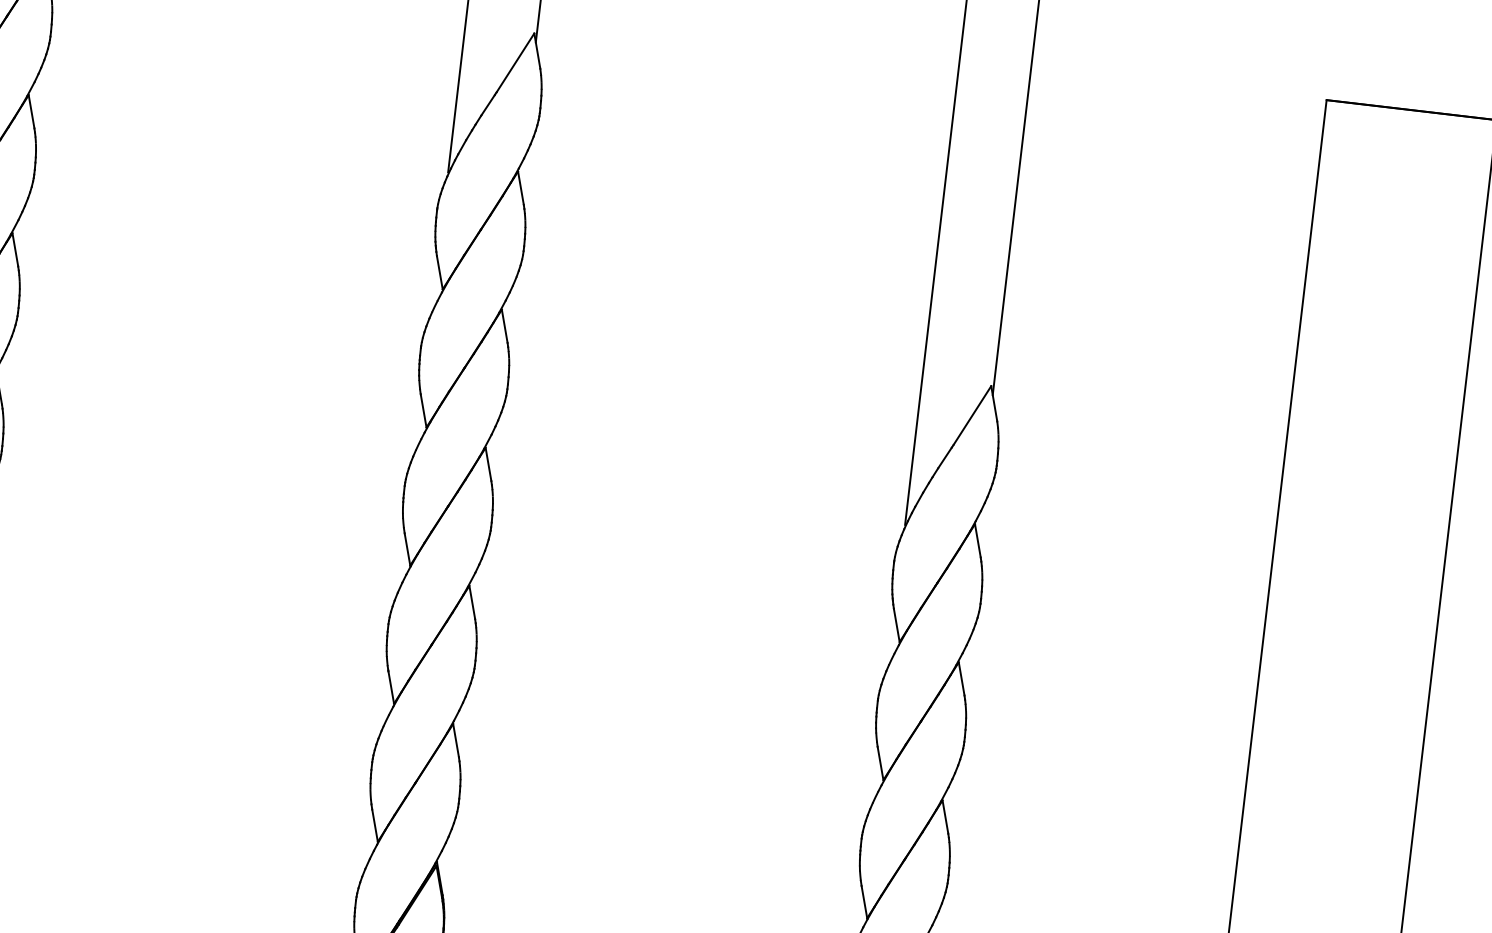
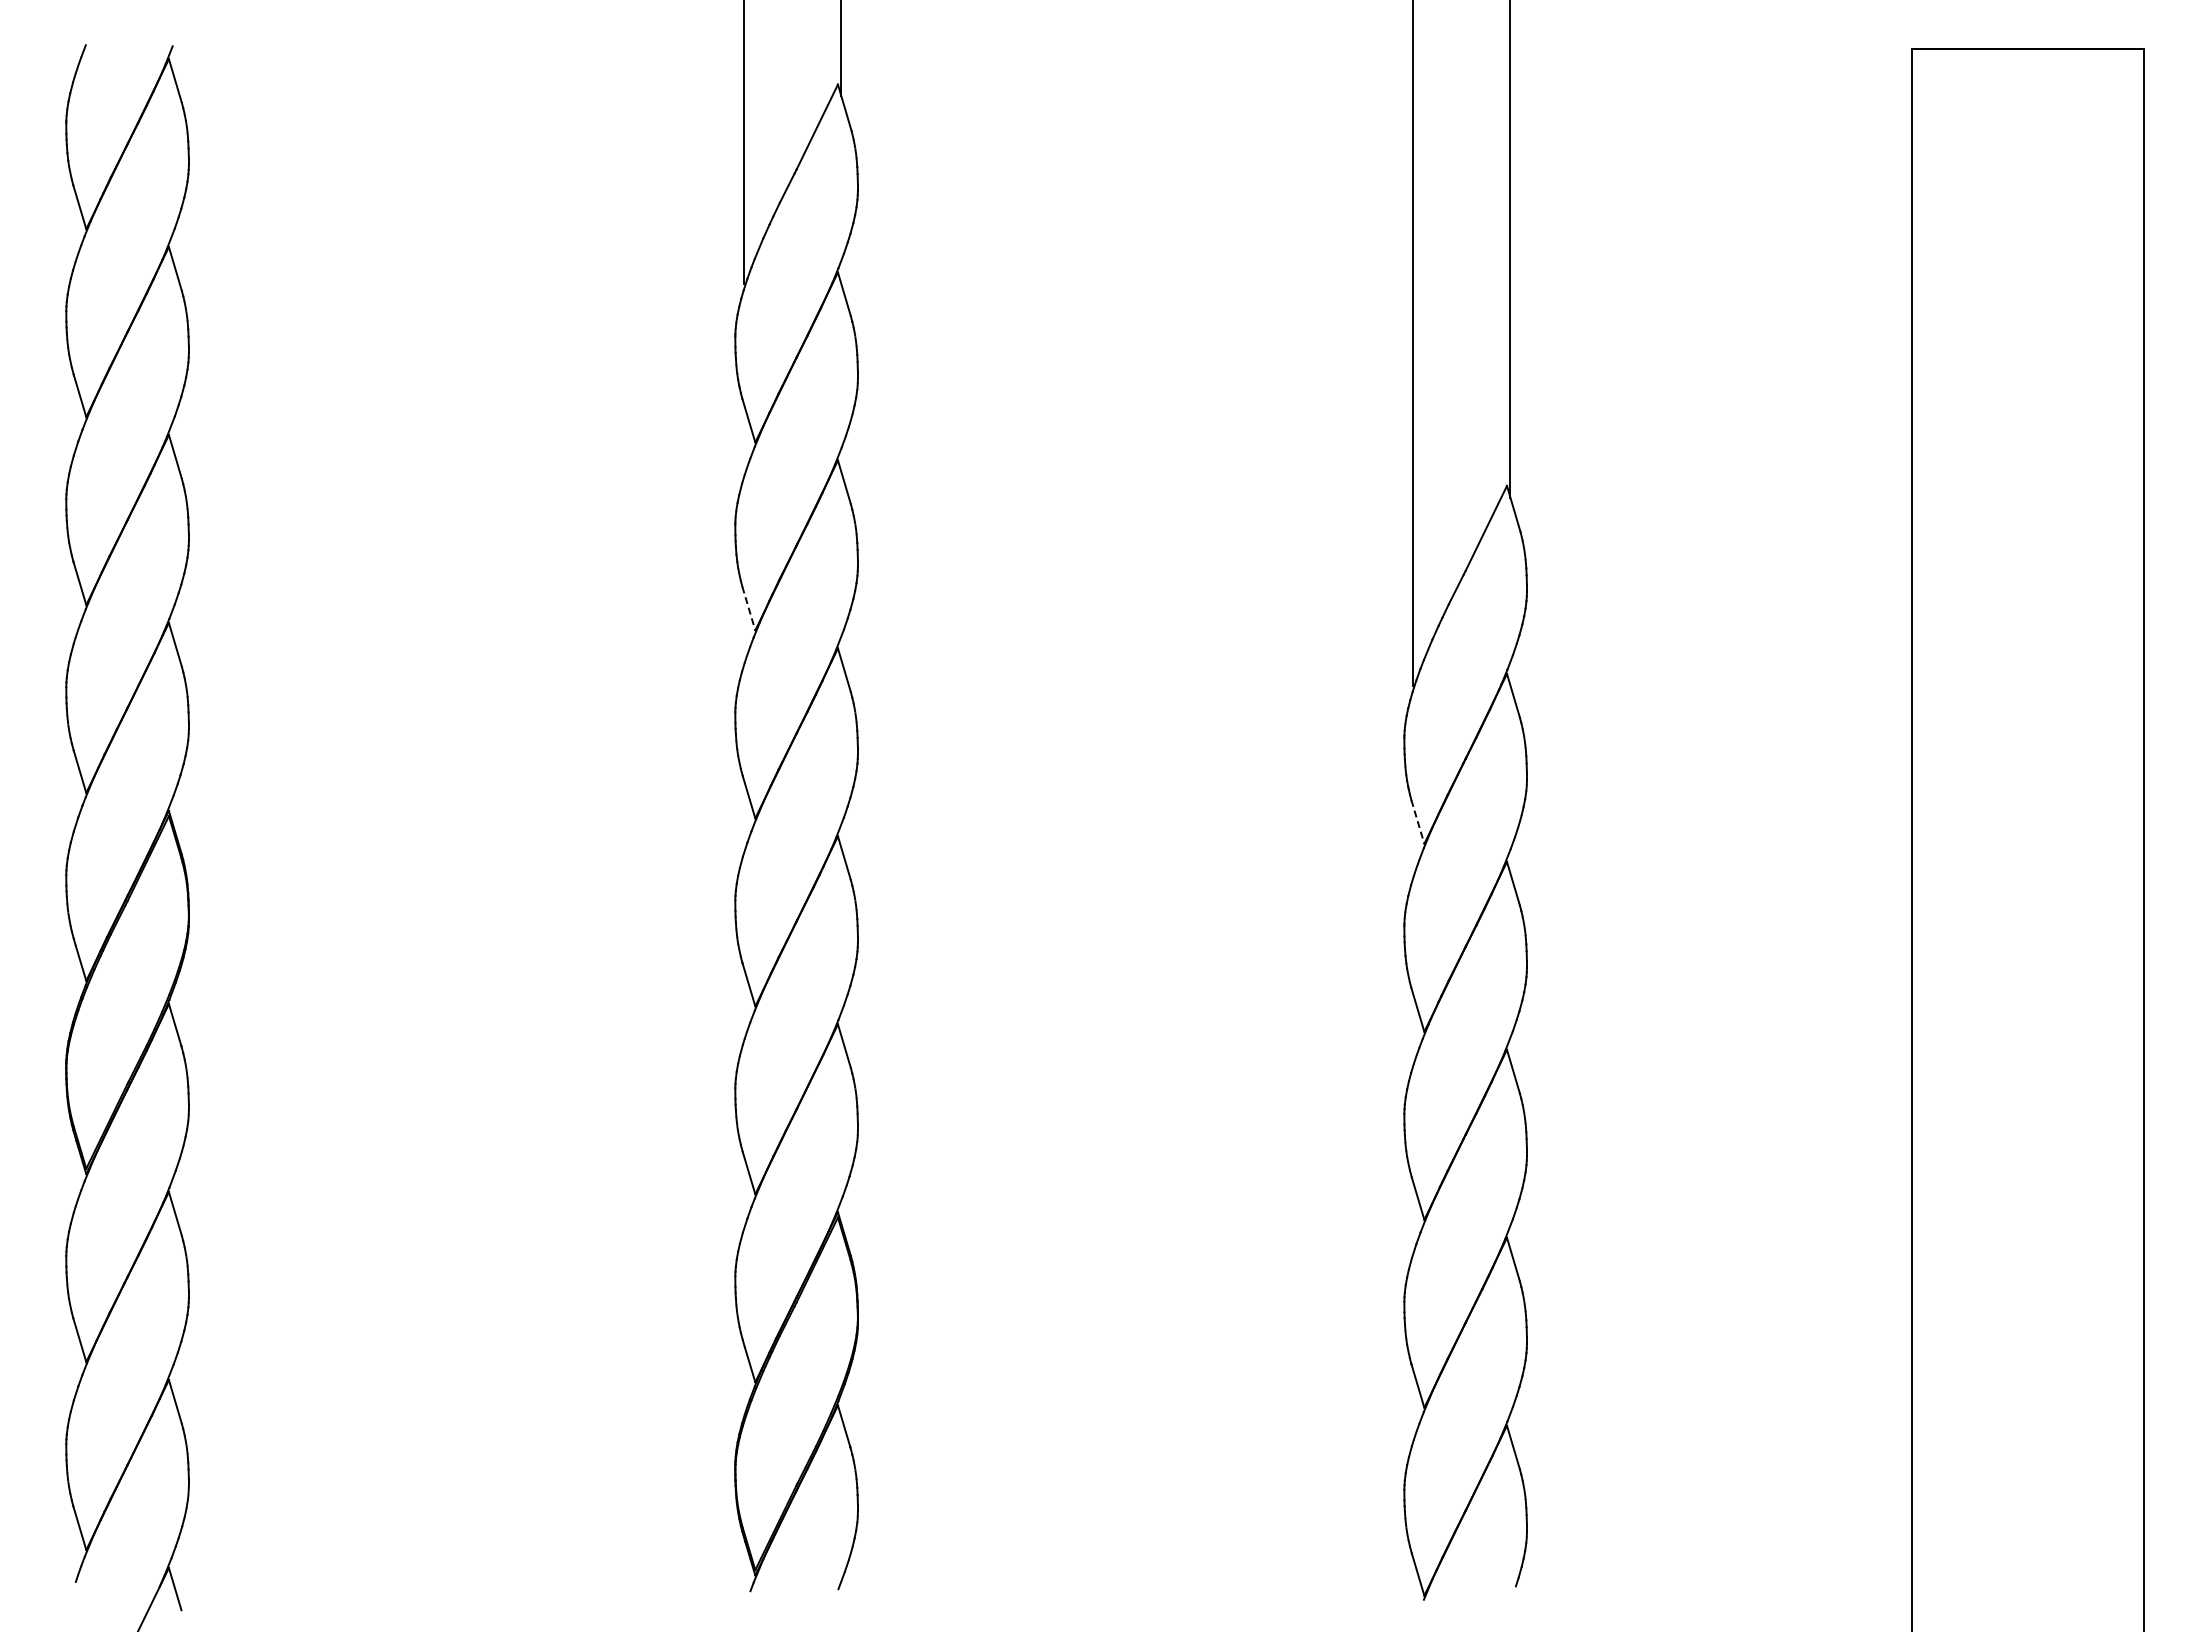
line: (423, 410) -> (748, 608), solid -> dashed
line: (896, 624) -> (1417, 821), solid -> dashed

